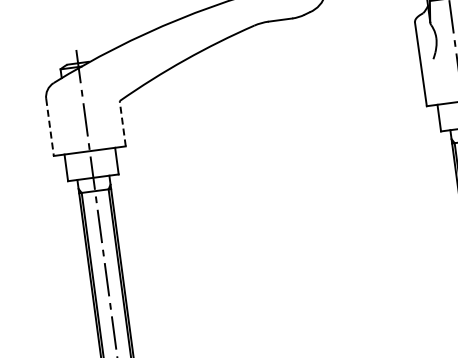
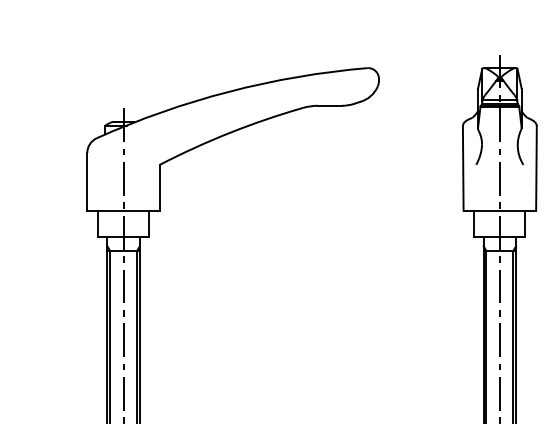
line: (122, 123) -> (159, 187), dashed -> solid
line: (50, 127) -> (87, 181), dashed -> solid

